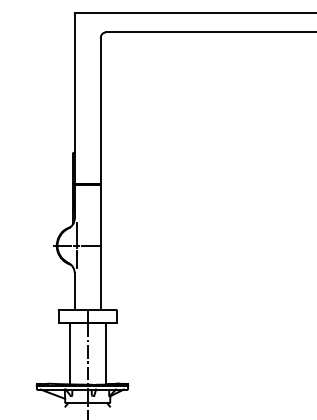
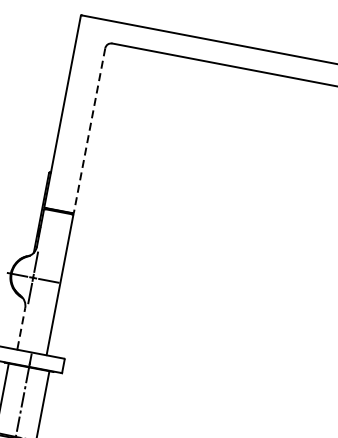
line: (100, 110) -> (89, 130), solid -> dashed
line: (74, 290) -> (21, 327), solid -> dashed

